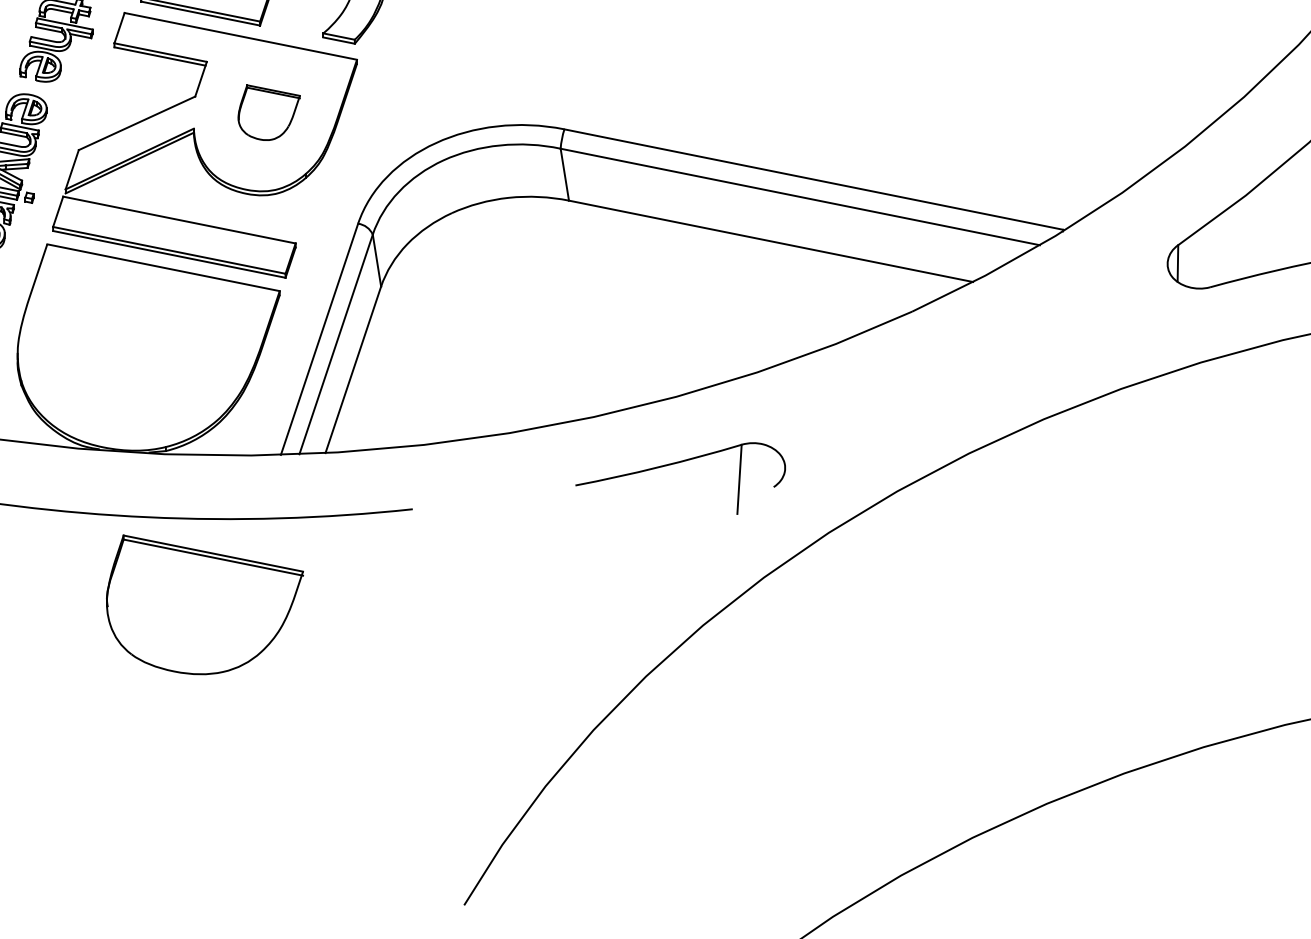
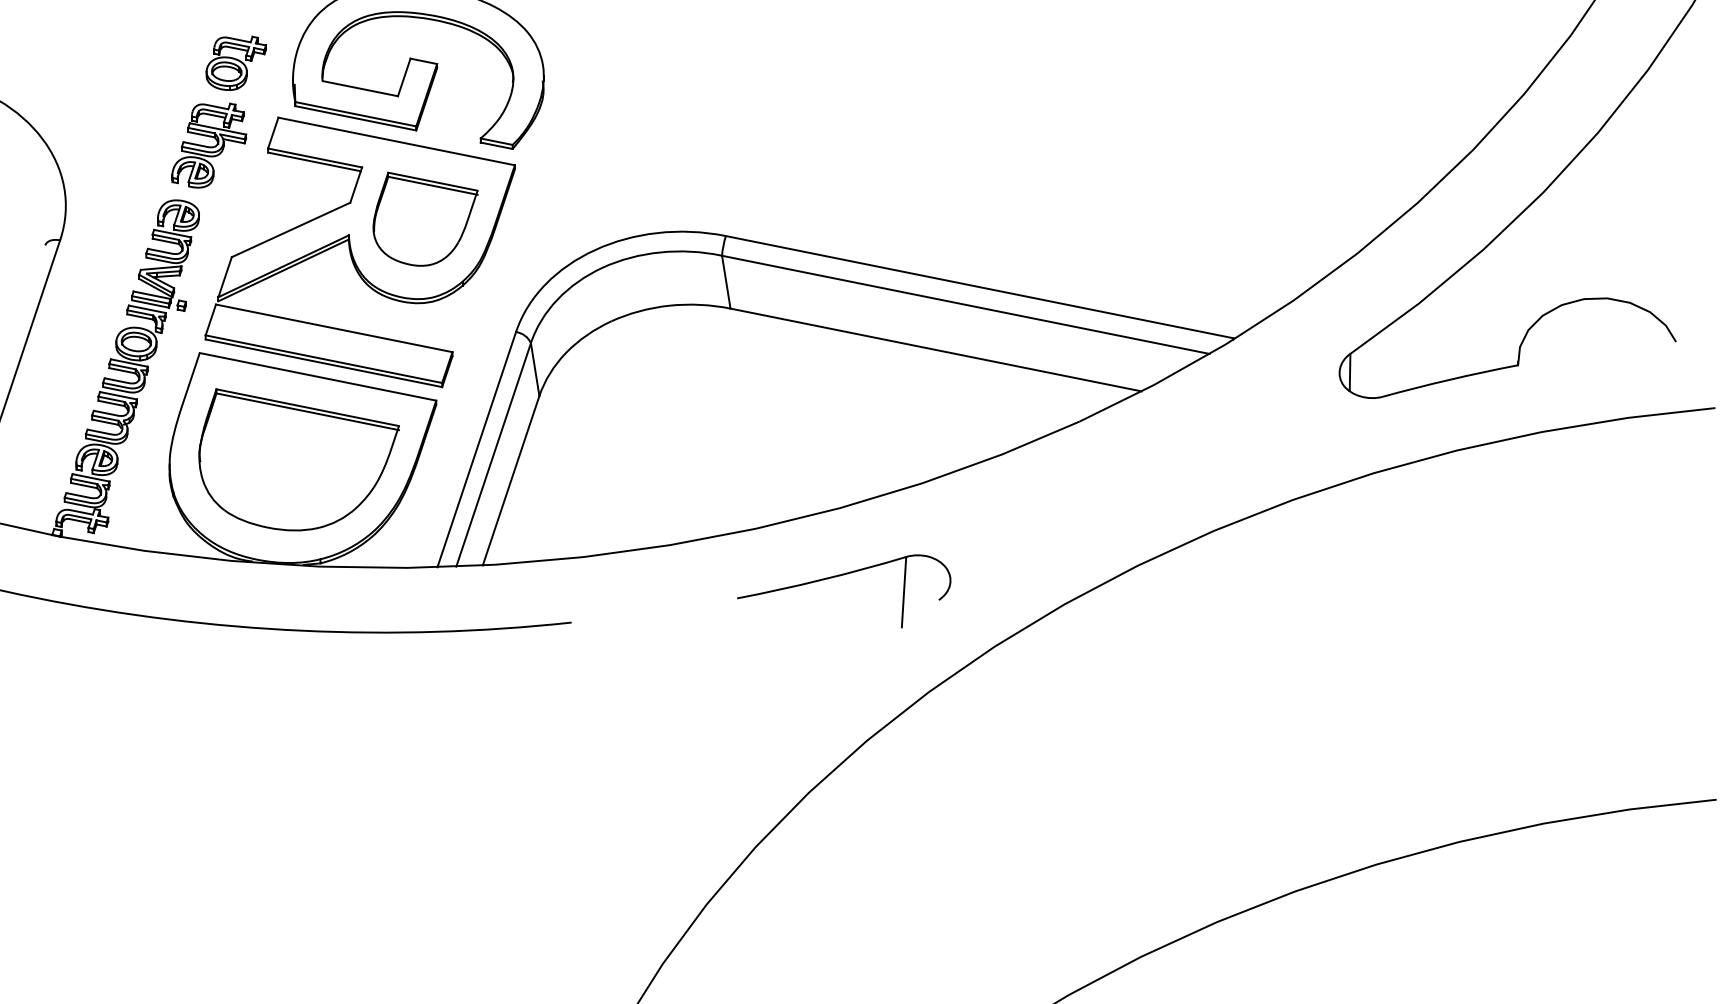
part: (269, 112) -> (425, 218), size x1.67
part: (204, 604) -> (298, 459), moved

